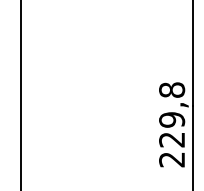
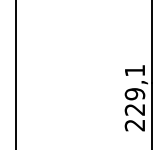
text: (171, 89) -> (134, 70), 229,8 -> 229,1

